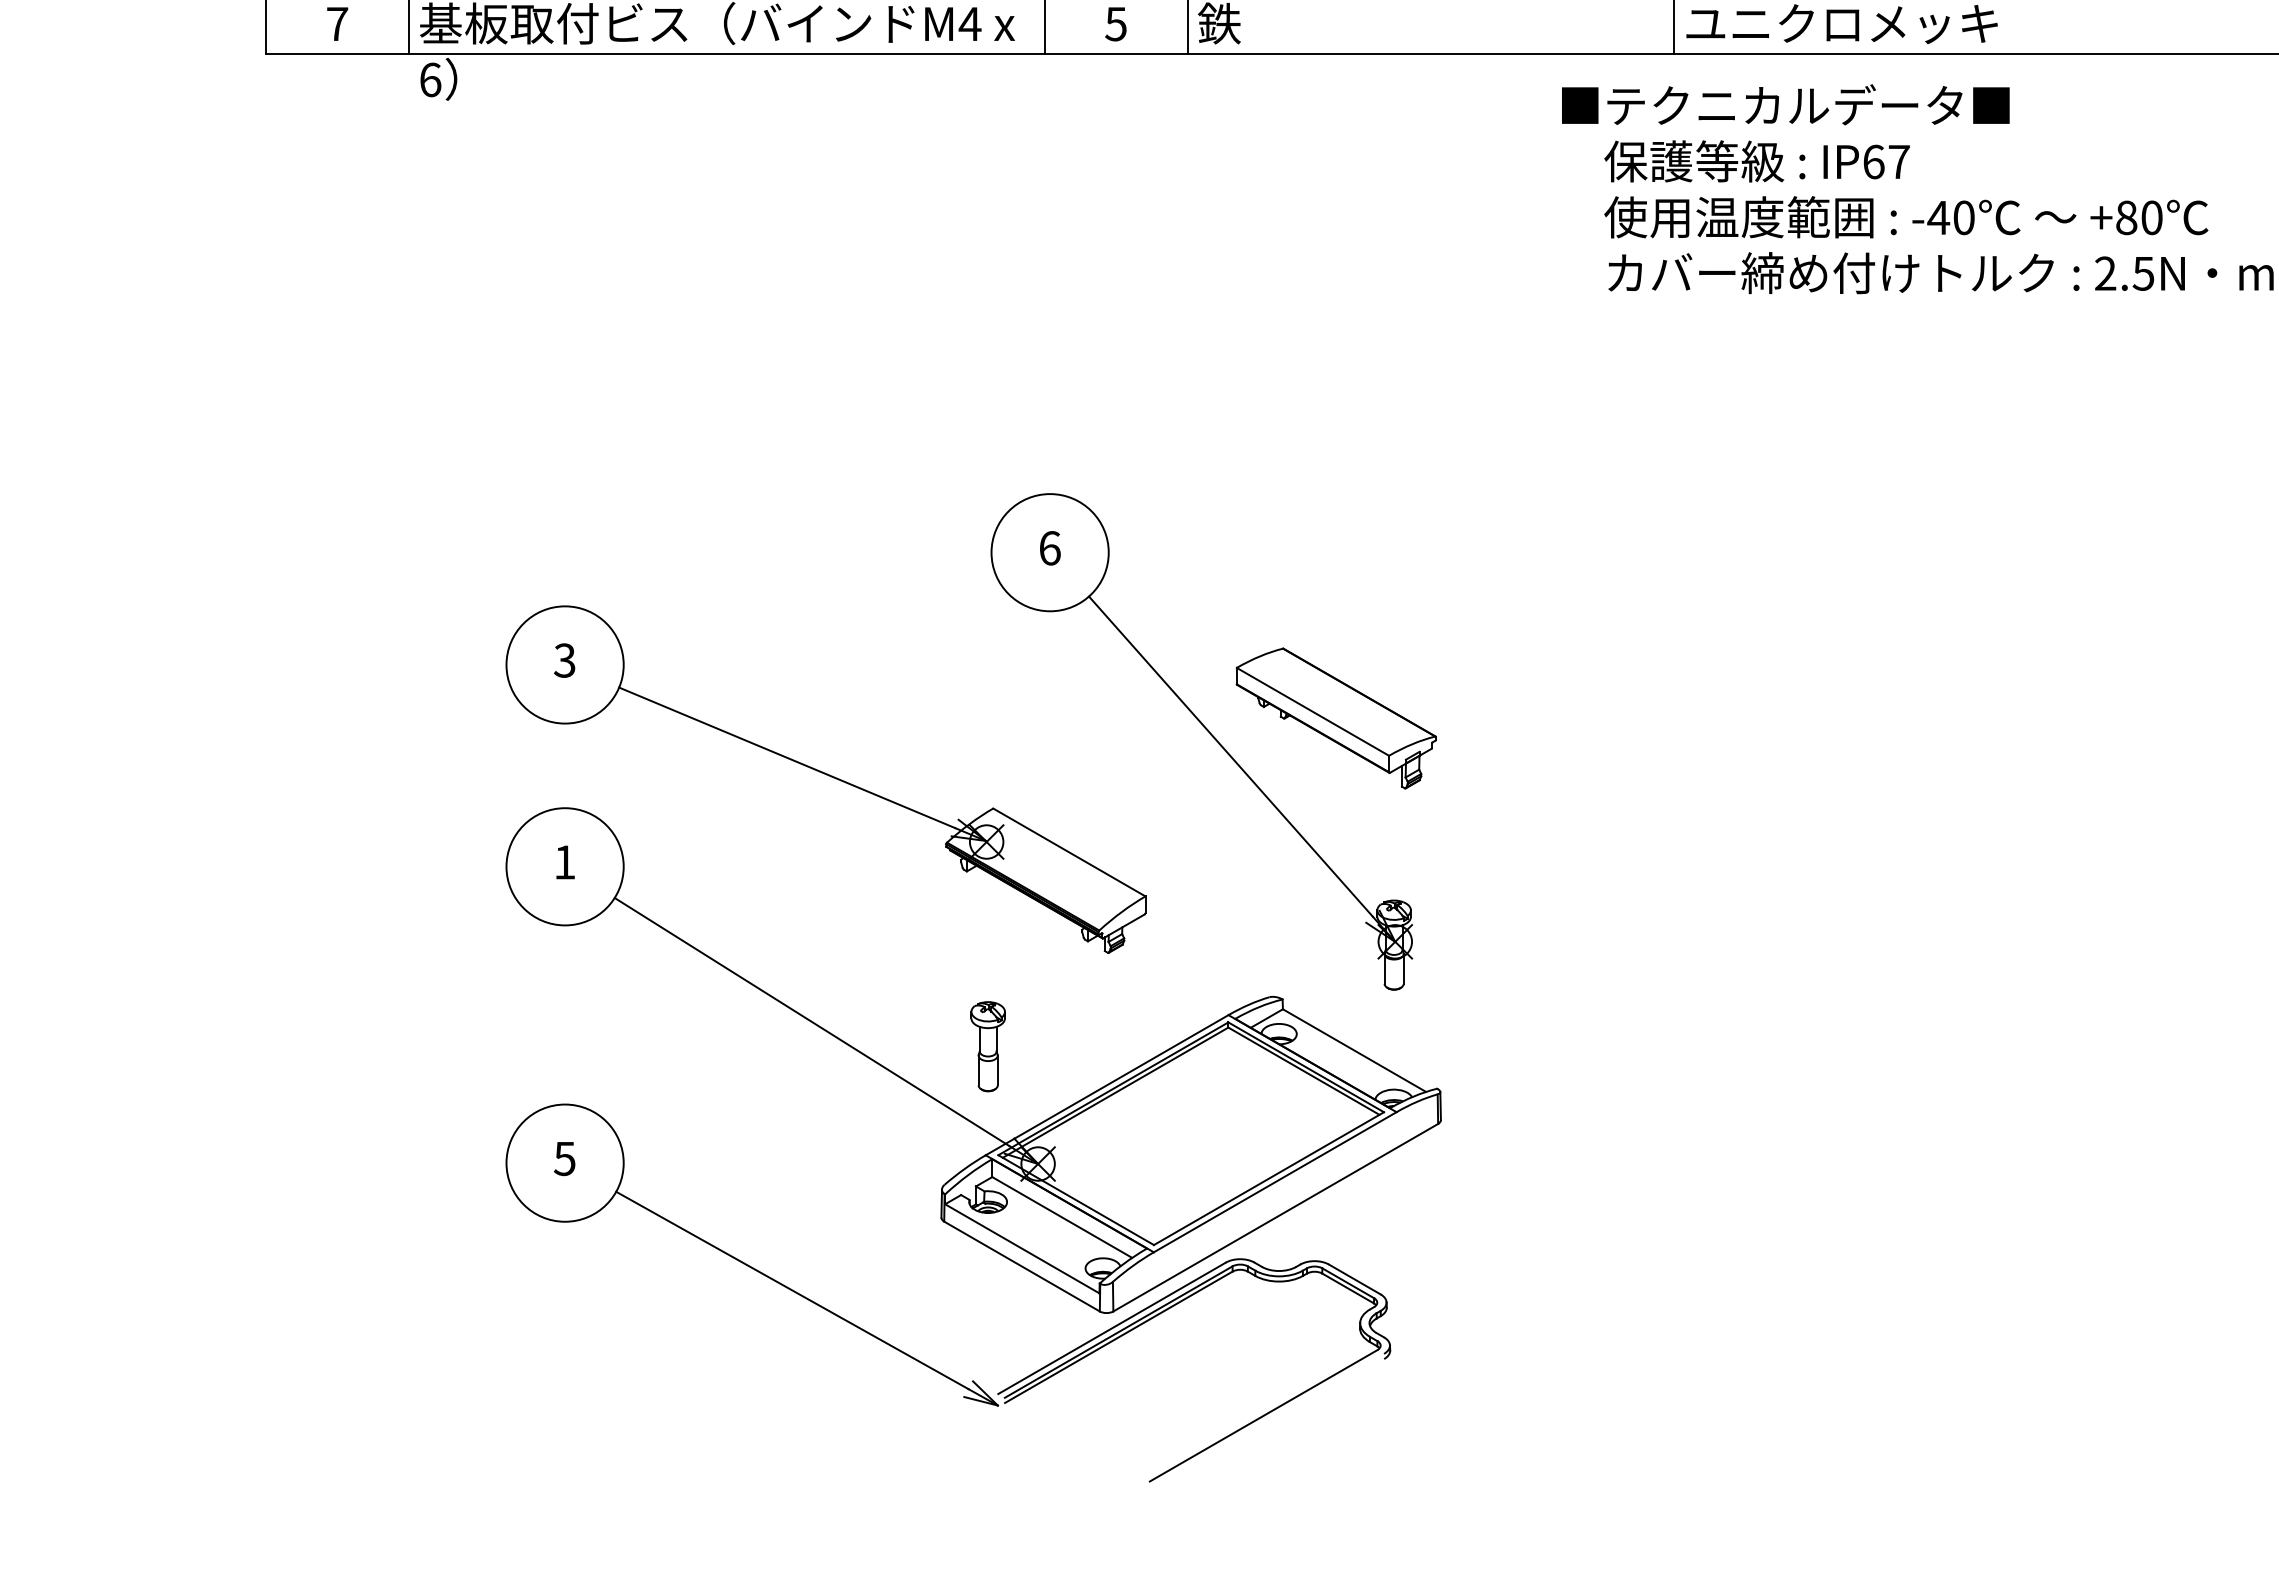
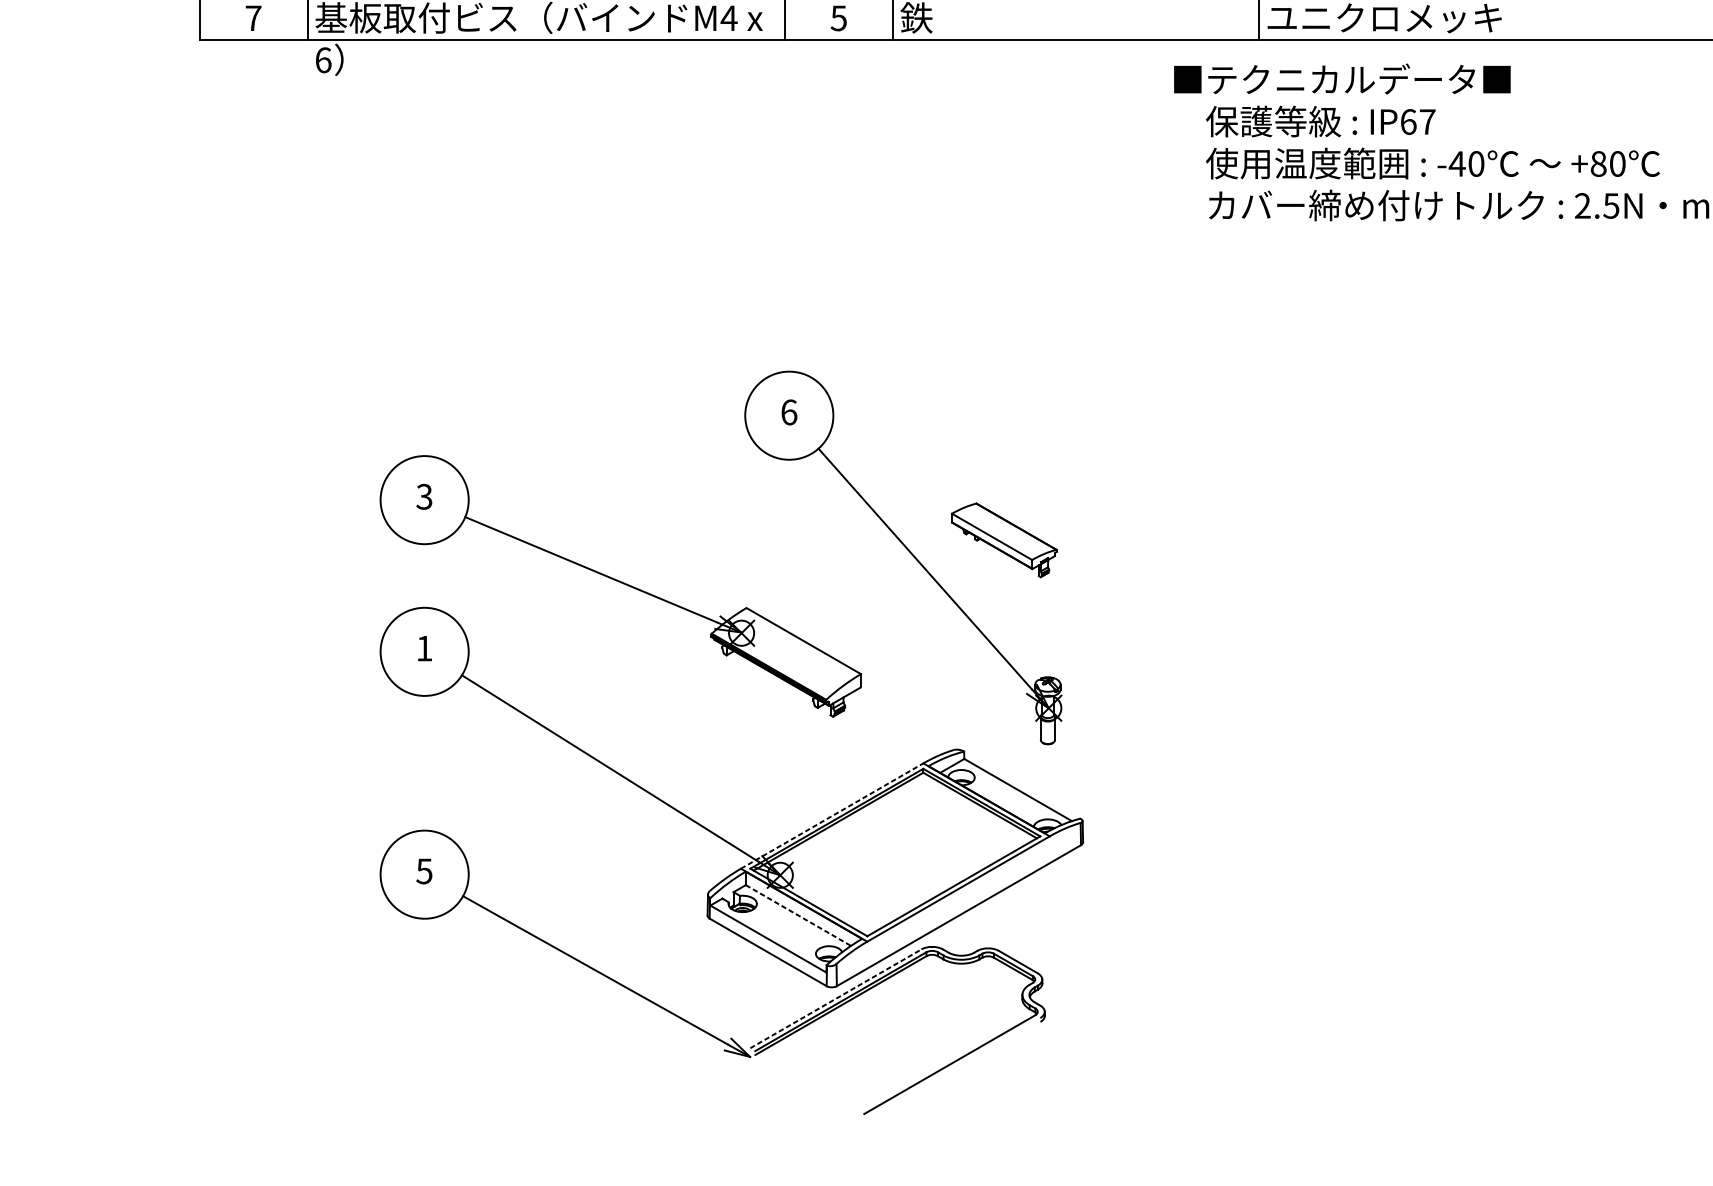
part: (1335, 718) -> (1003, 540), size x0.7
part: (987, 1046) -> (742, 786), removed
line: (1107, 1084) -> (832, 815), solid -> dashed
line: (1062, 1217) -> (798, 915), solid -> dashed
line: (1112, 1328) -> (836, 998), solid -> dashed

